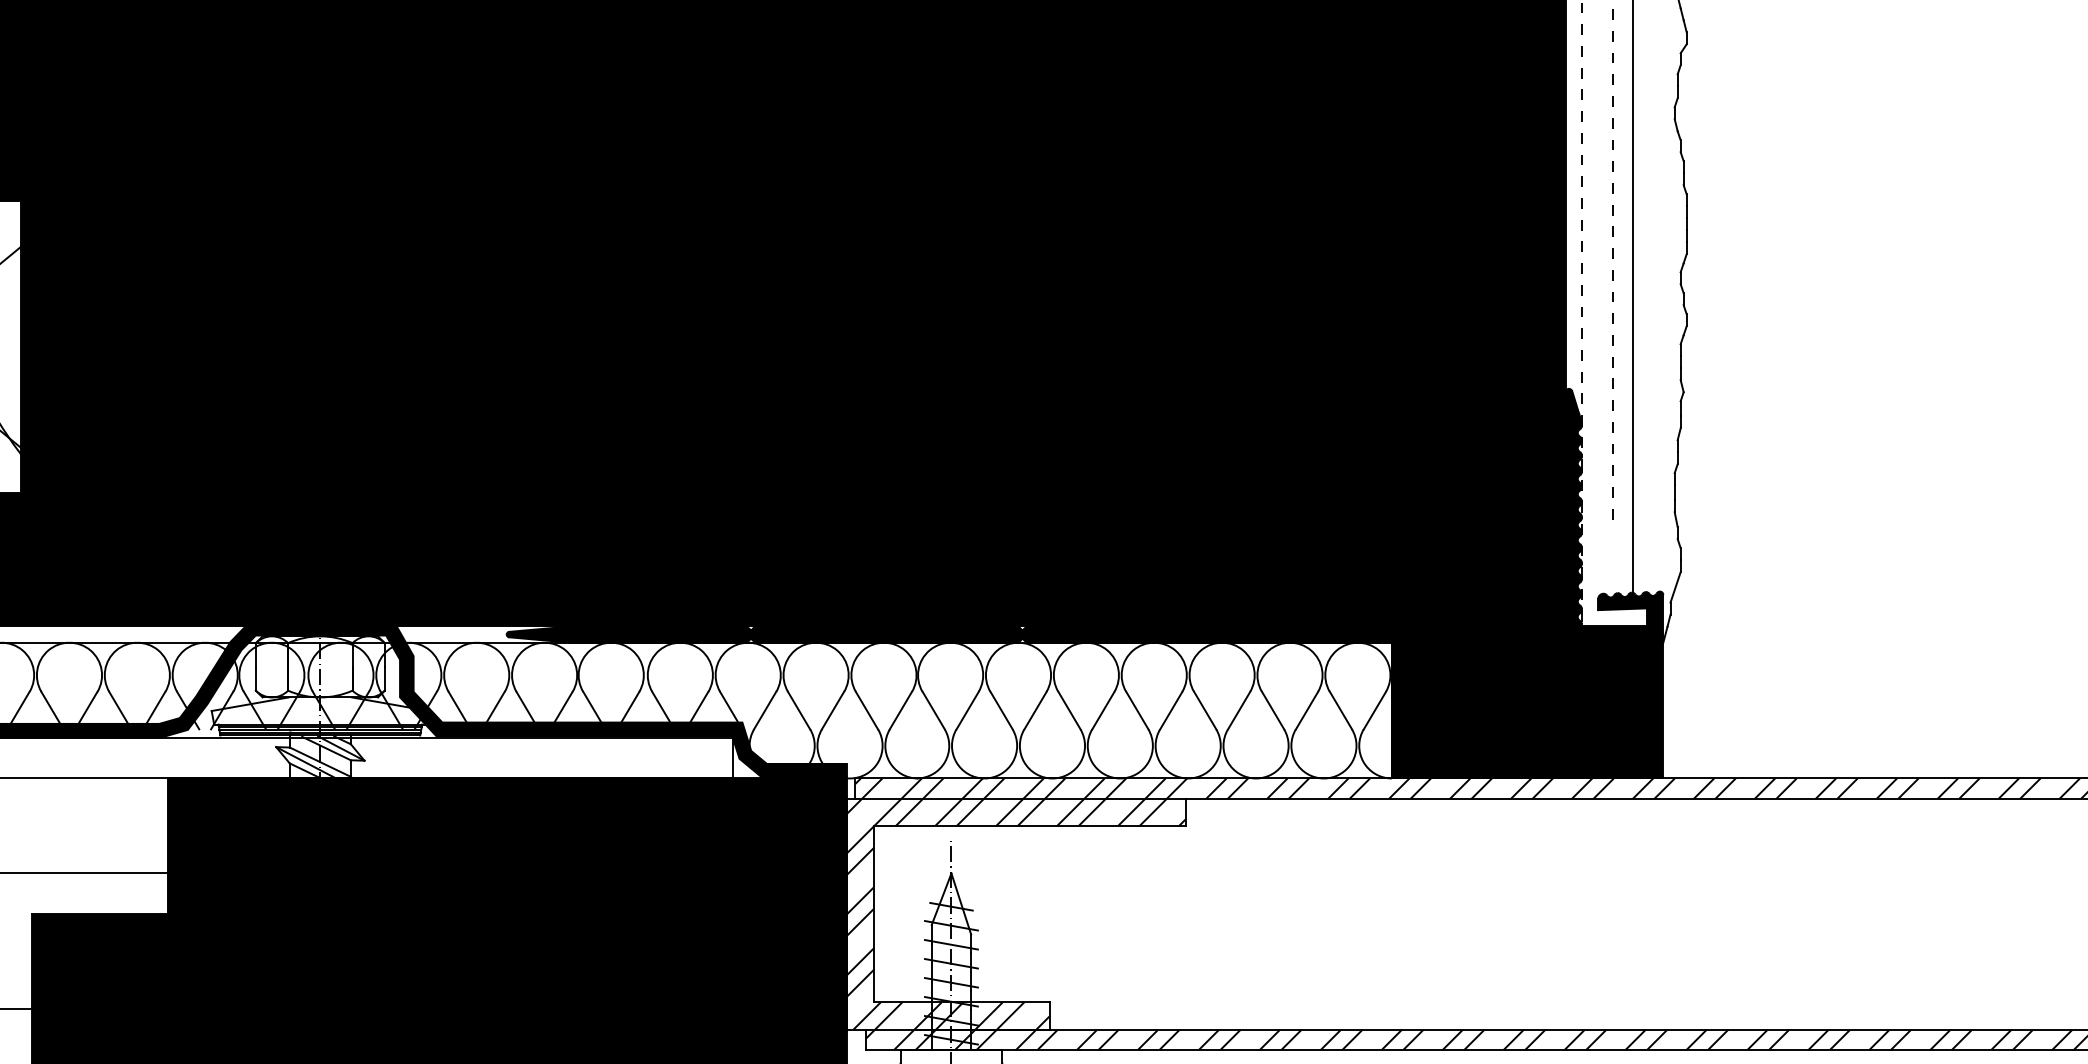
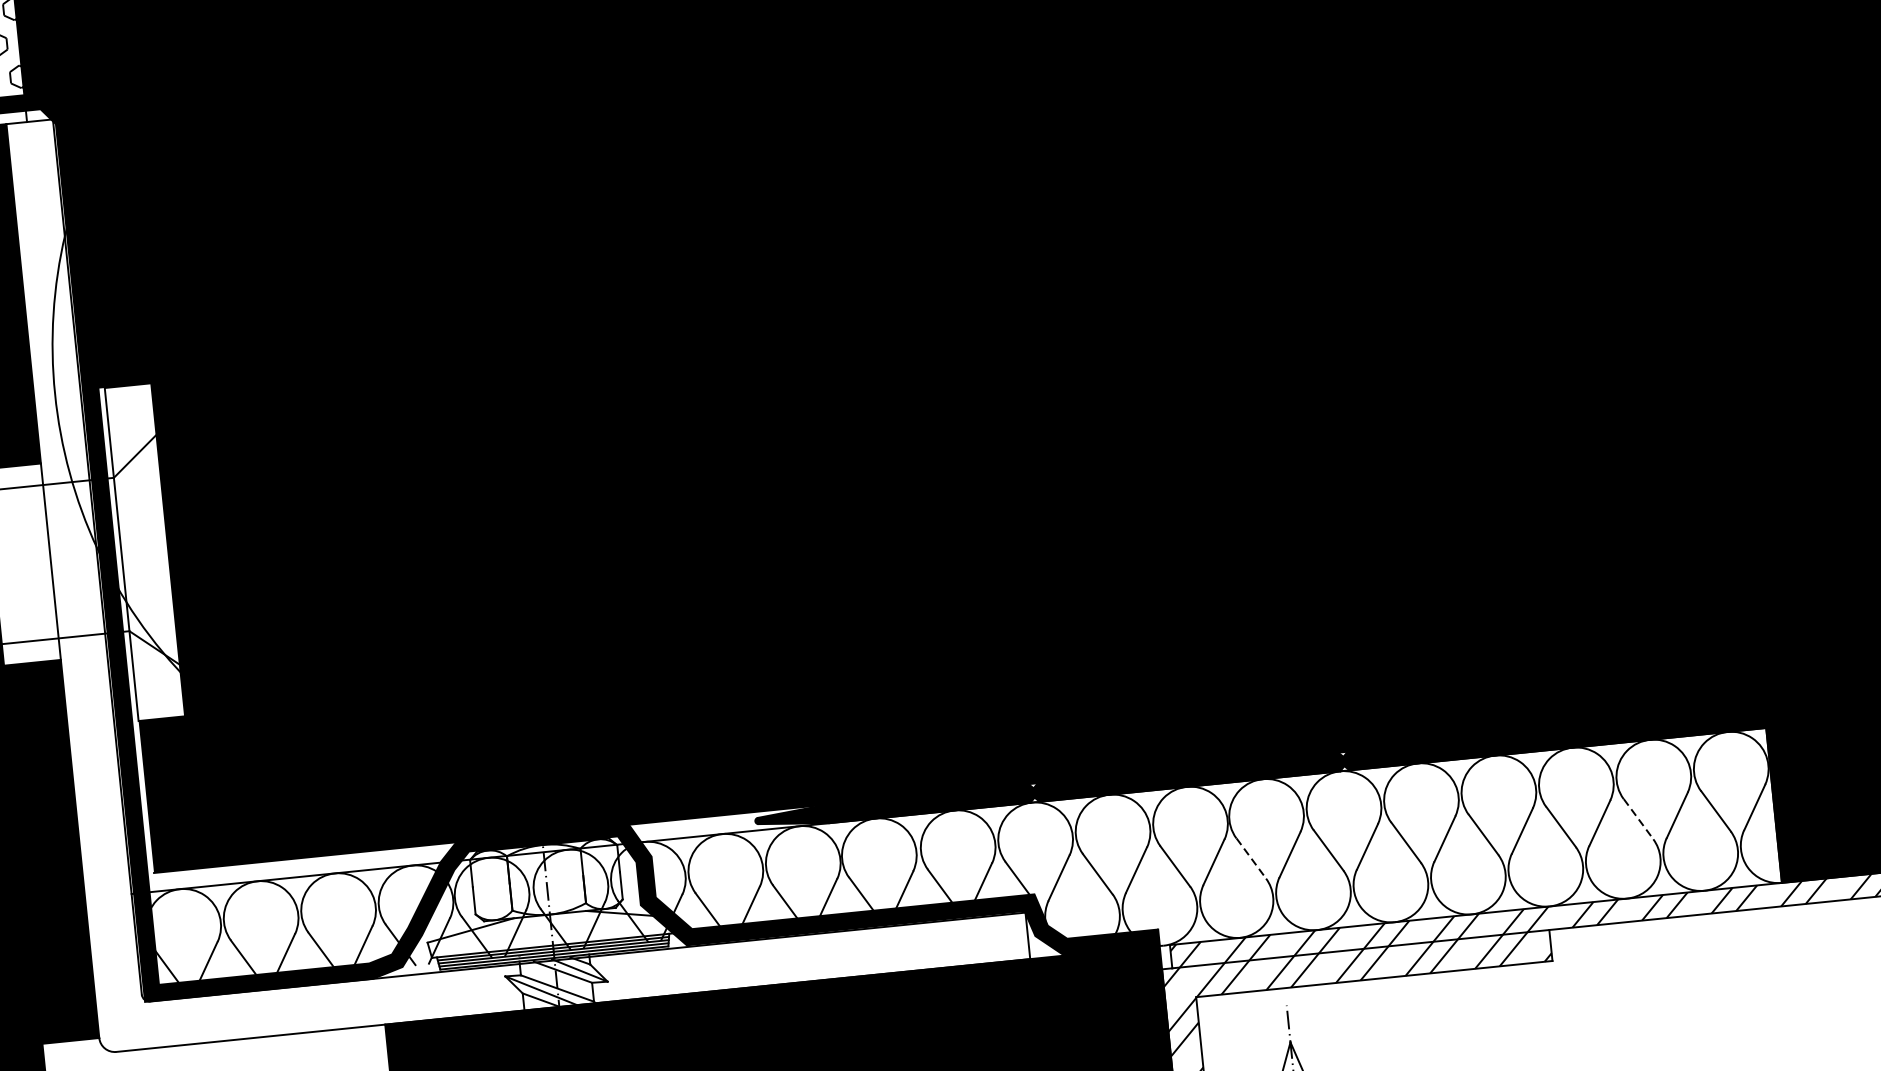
line: (933, 710) -> (1251, 858), solid -> dashed
line: (1273, 710) -> (1639, 819), solid -> dashed

